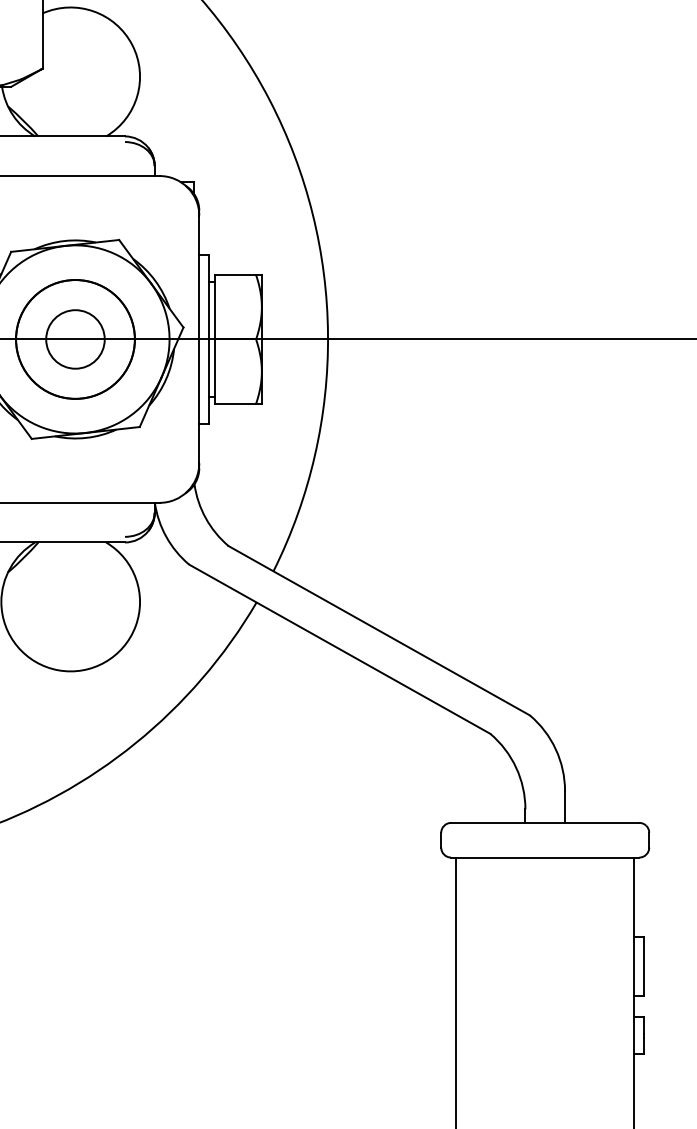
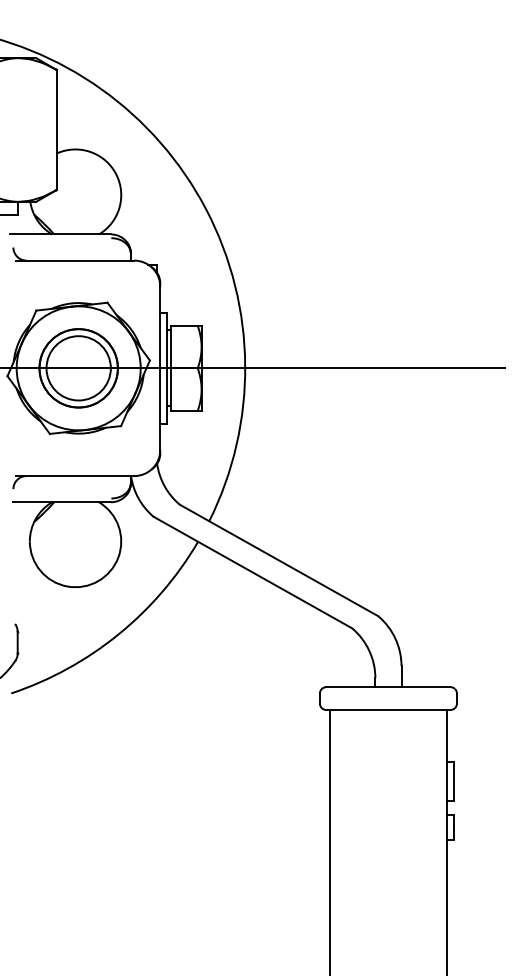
circle: (75, 339) -> (78, 368), size x1.67

